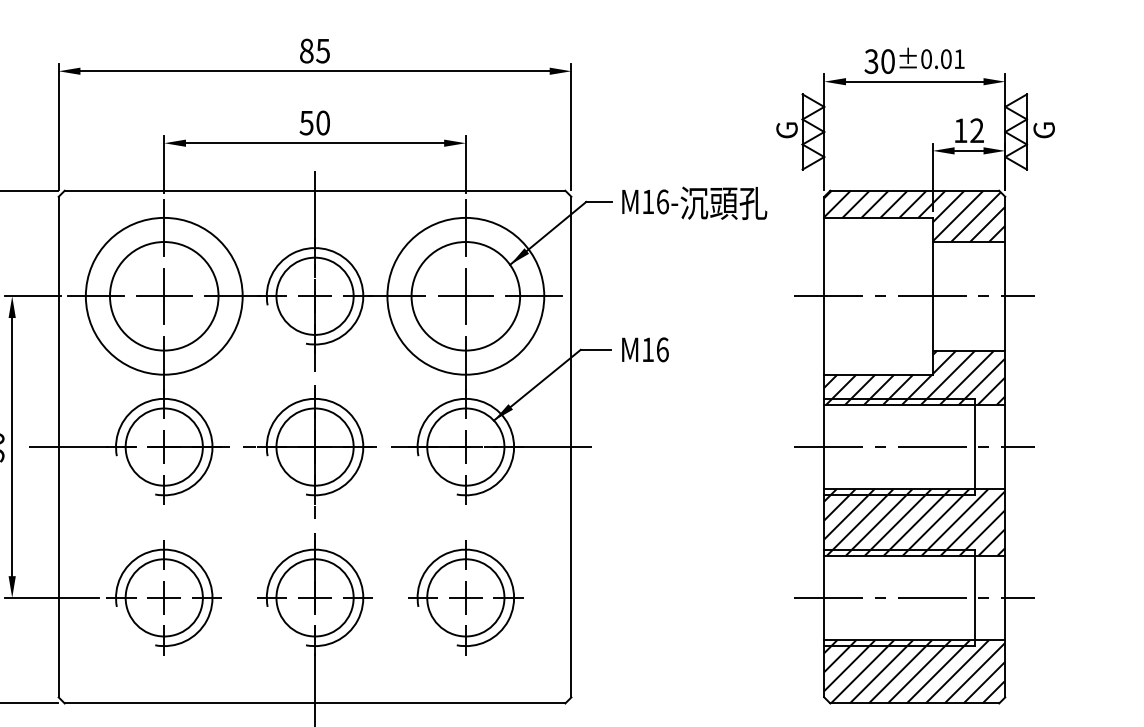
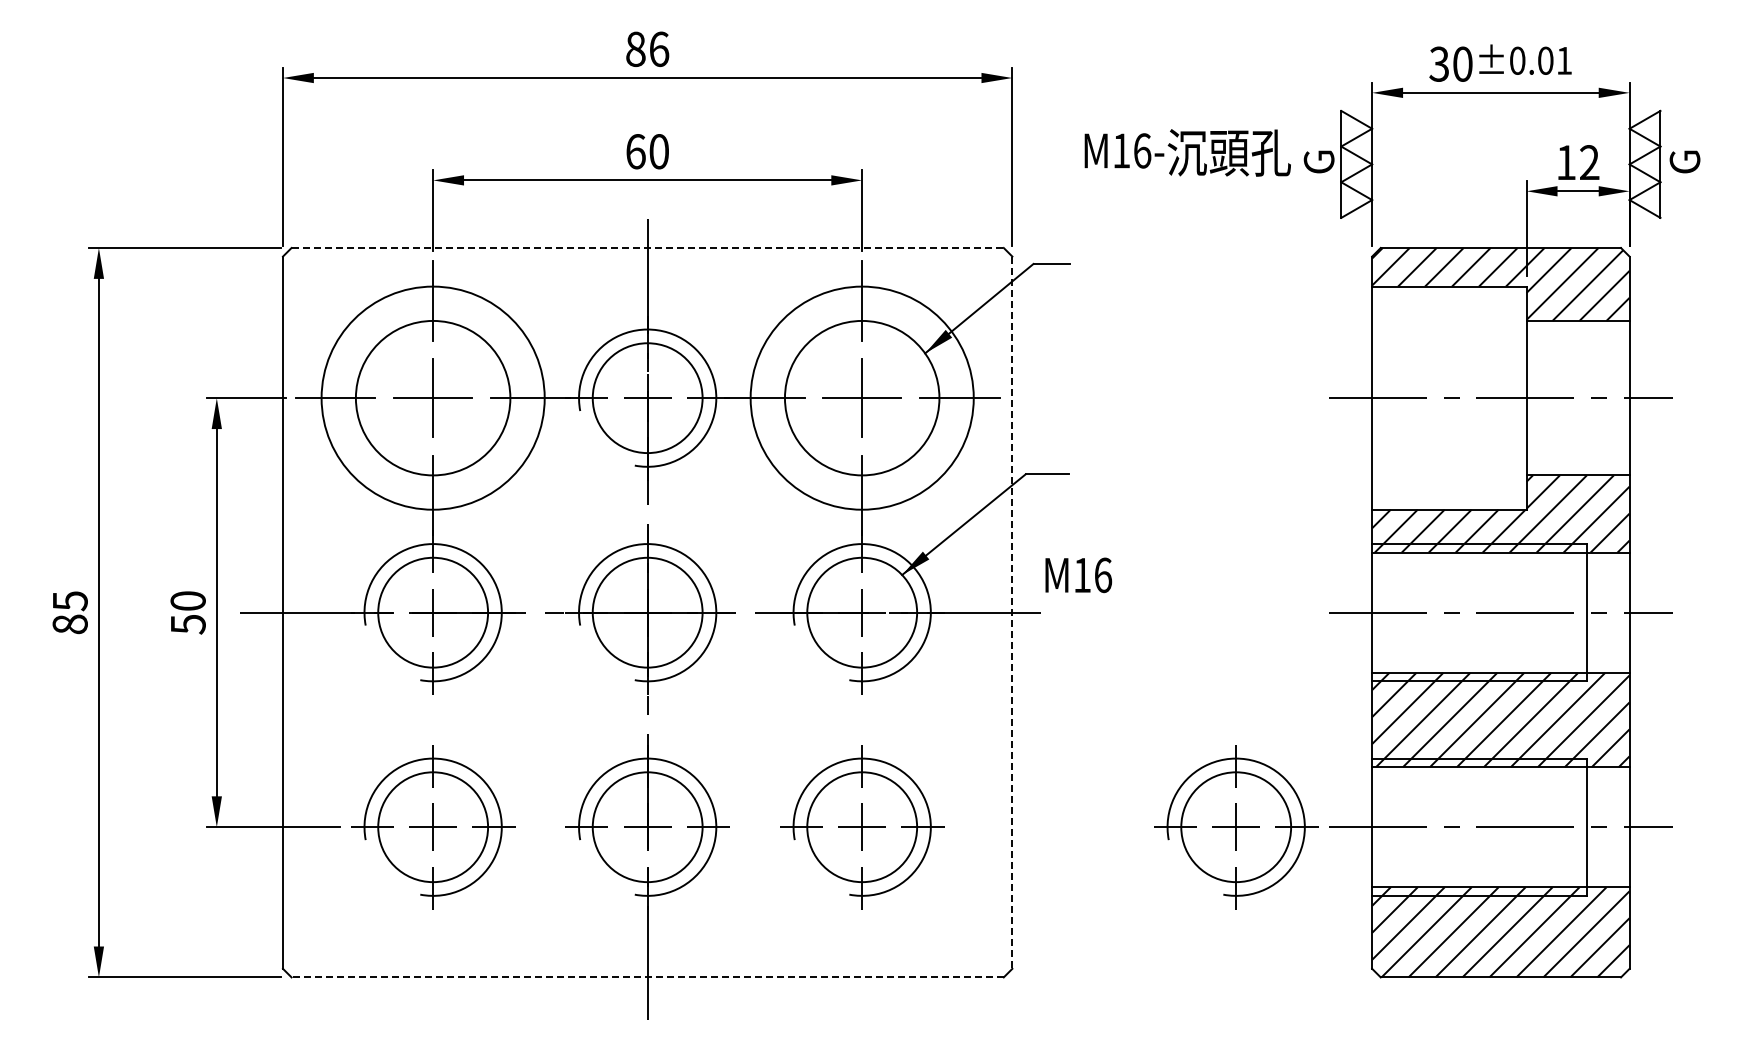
text: (323, 51) -> (659, 49), 85 -> 86
text: (306, 122) -> (635, 151), 50 -> 60
line: (315, 191) -> (648, 248), solid -> dashed
text: (694, 203) -> (1187, 152), moved
text: (645, 349) -> (1078, 575), moved
line: (571, 447) -> (1012, 613), solid -> dashed
part: (728, 598) -> (1236, 827), added
line: (314, 703) -> (647, 977), solid -> dashed

